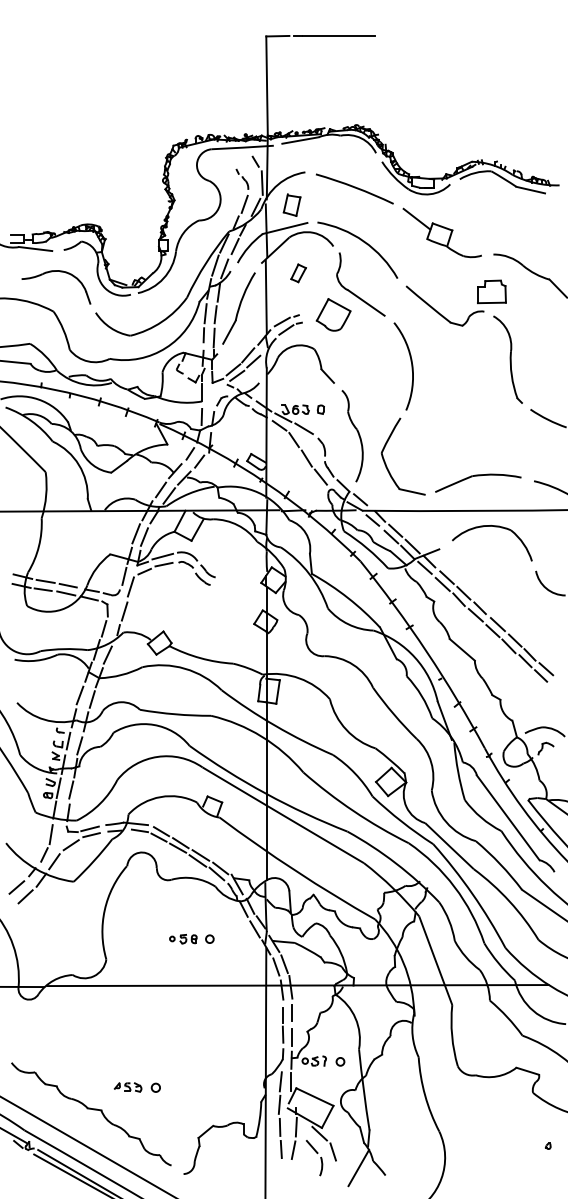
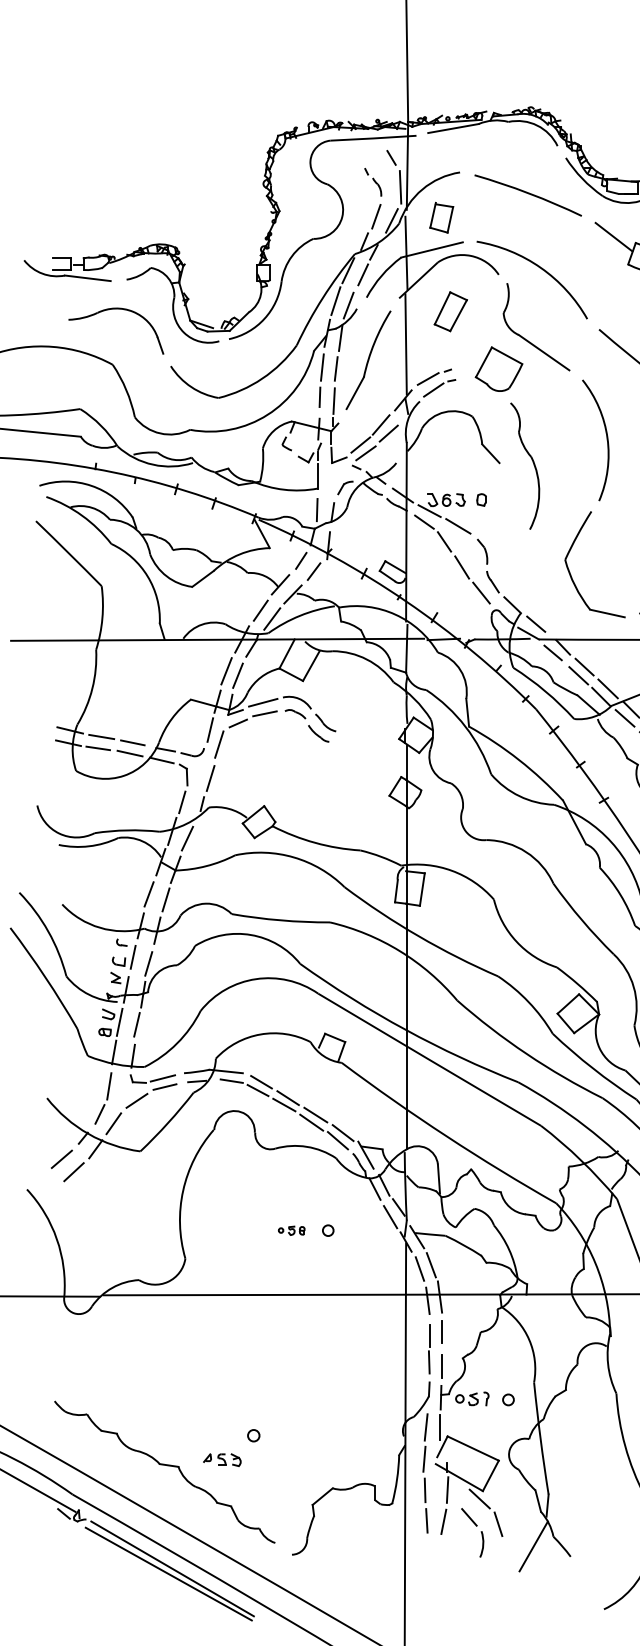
part: (298, 273) -> (450, 312), size x1.6
part: (352, 436) -> (525, 466), moved
part: (183, 939) -> (291, 1231), size x0.7
part: (127, 1087) -> (221, 1460), moved

